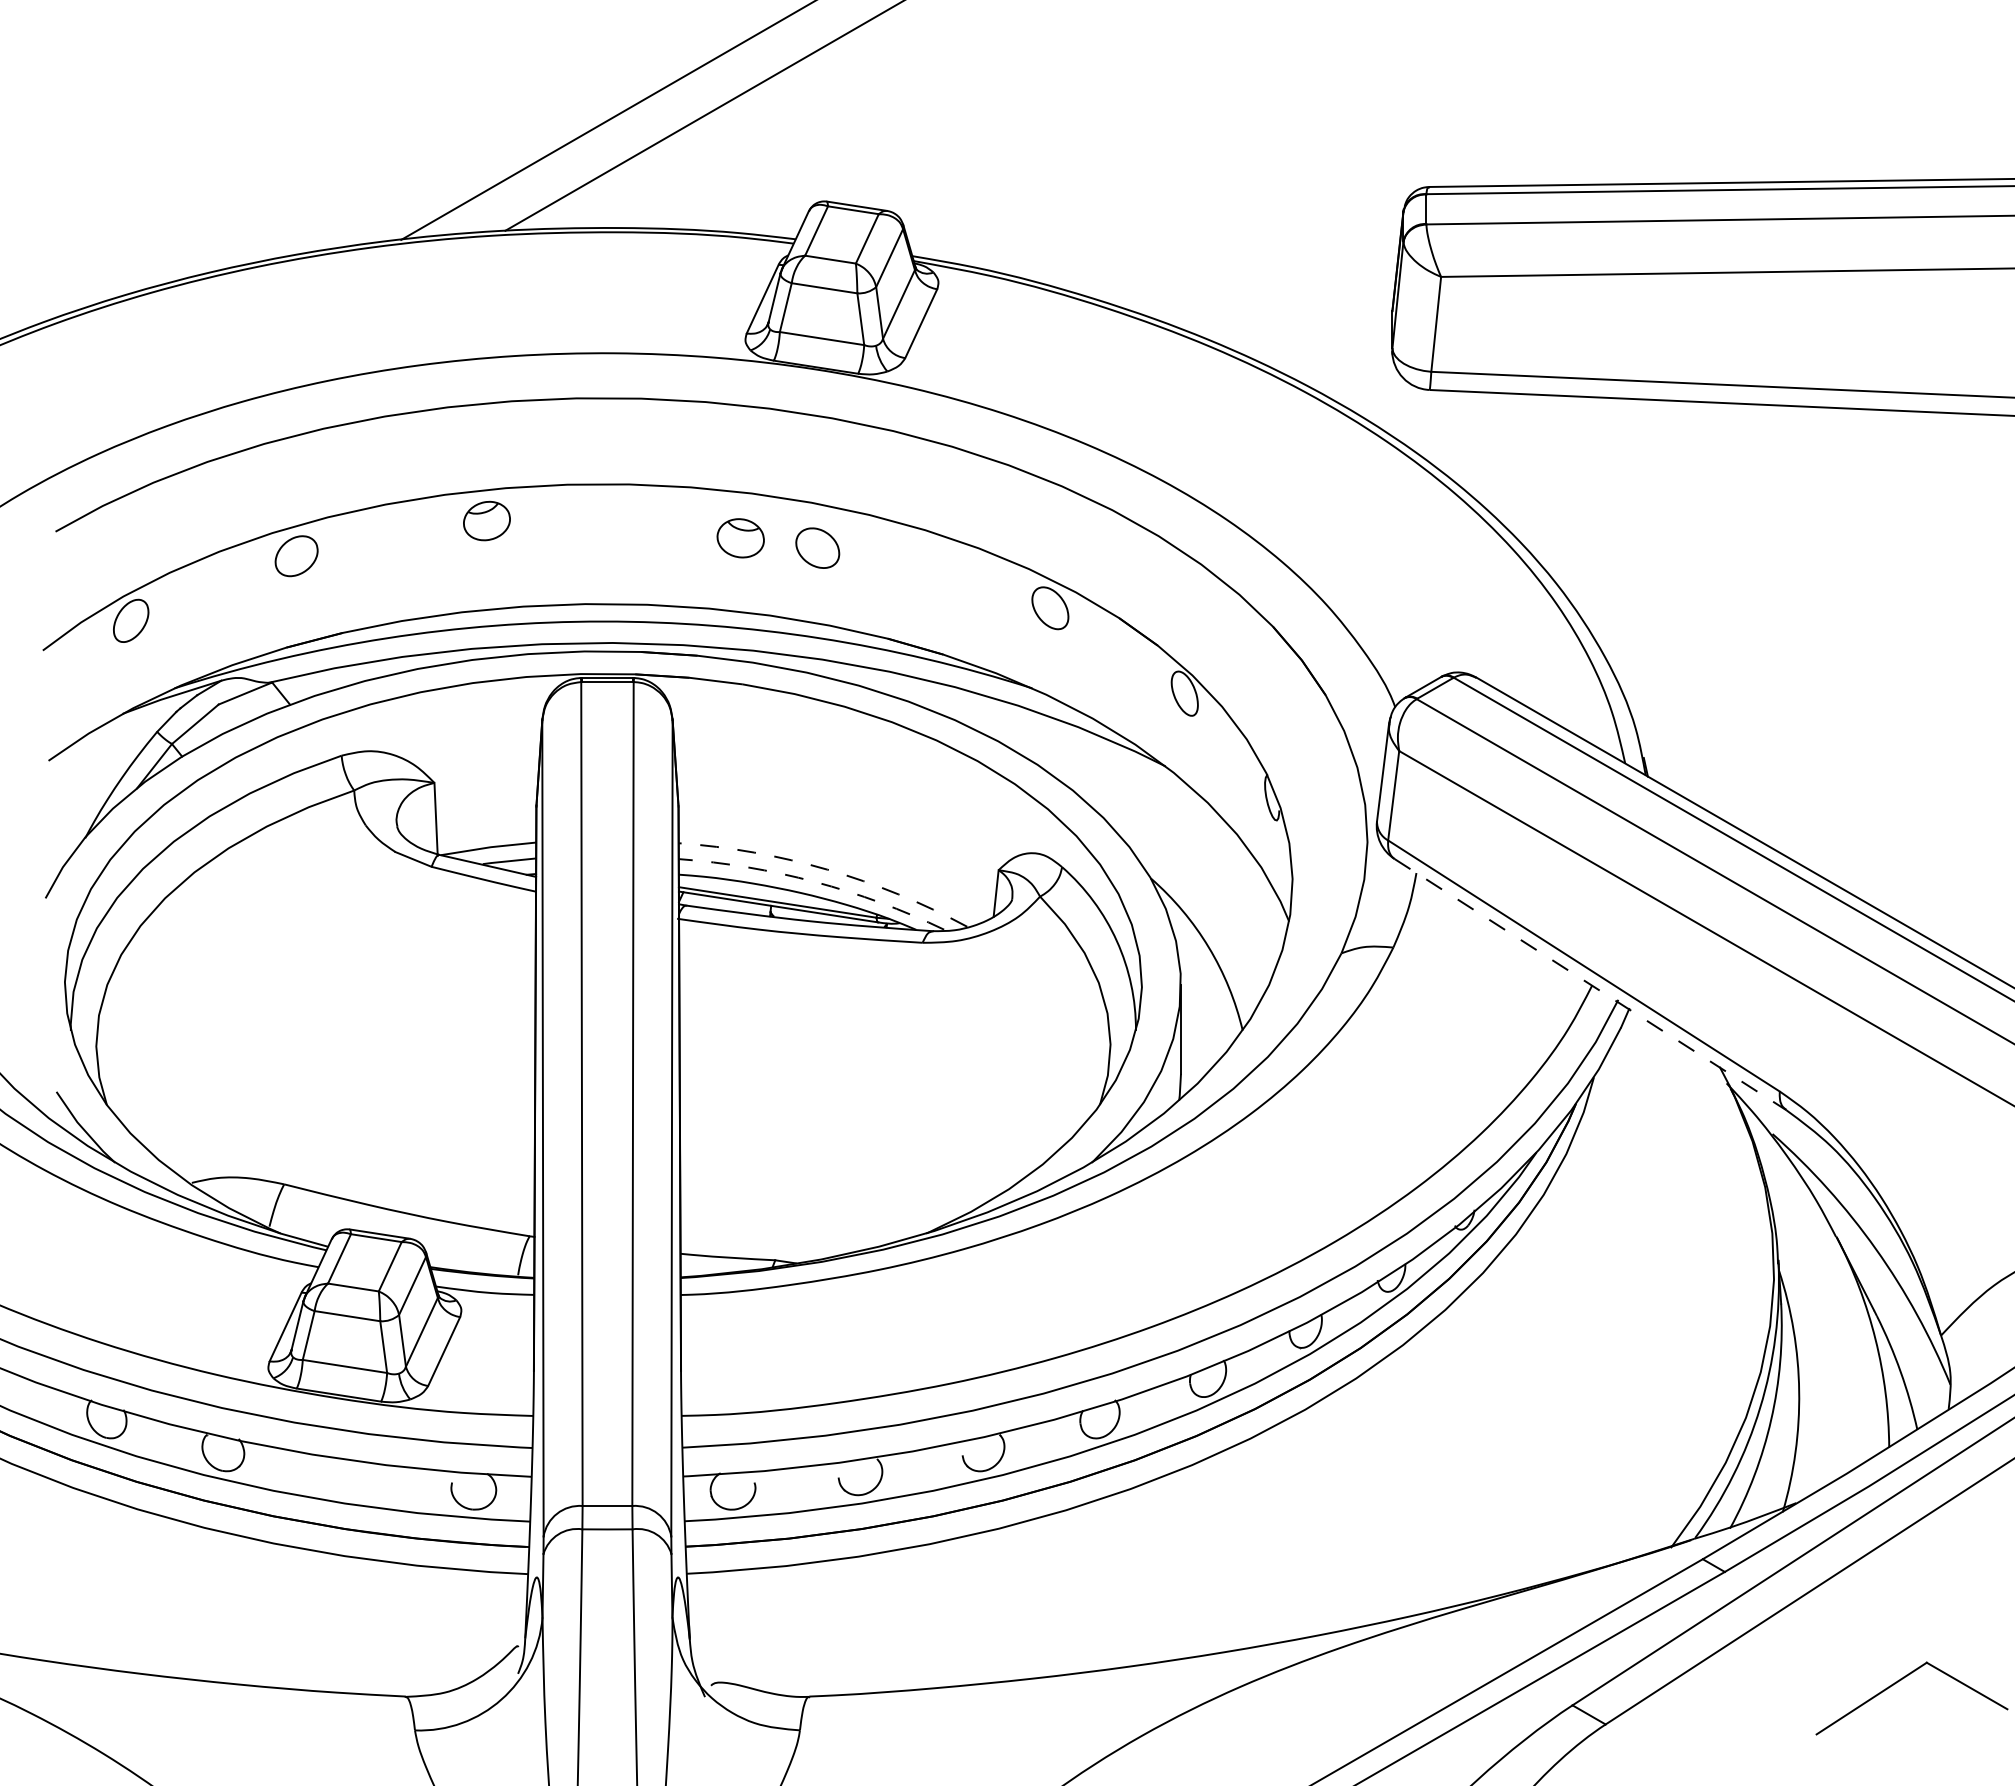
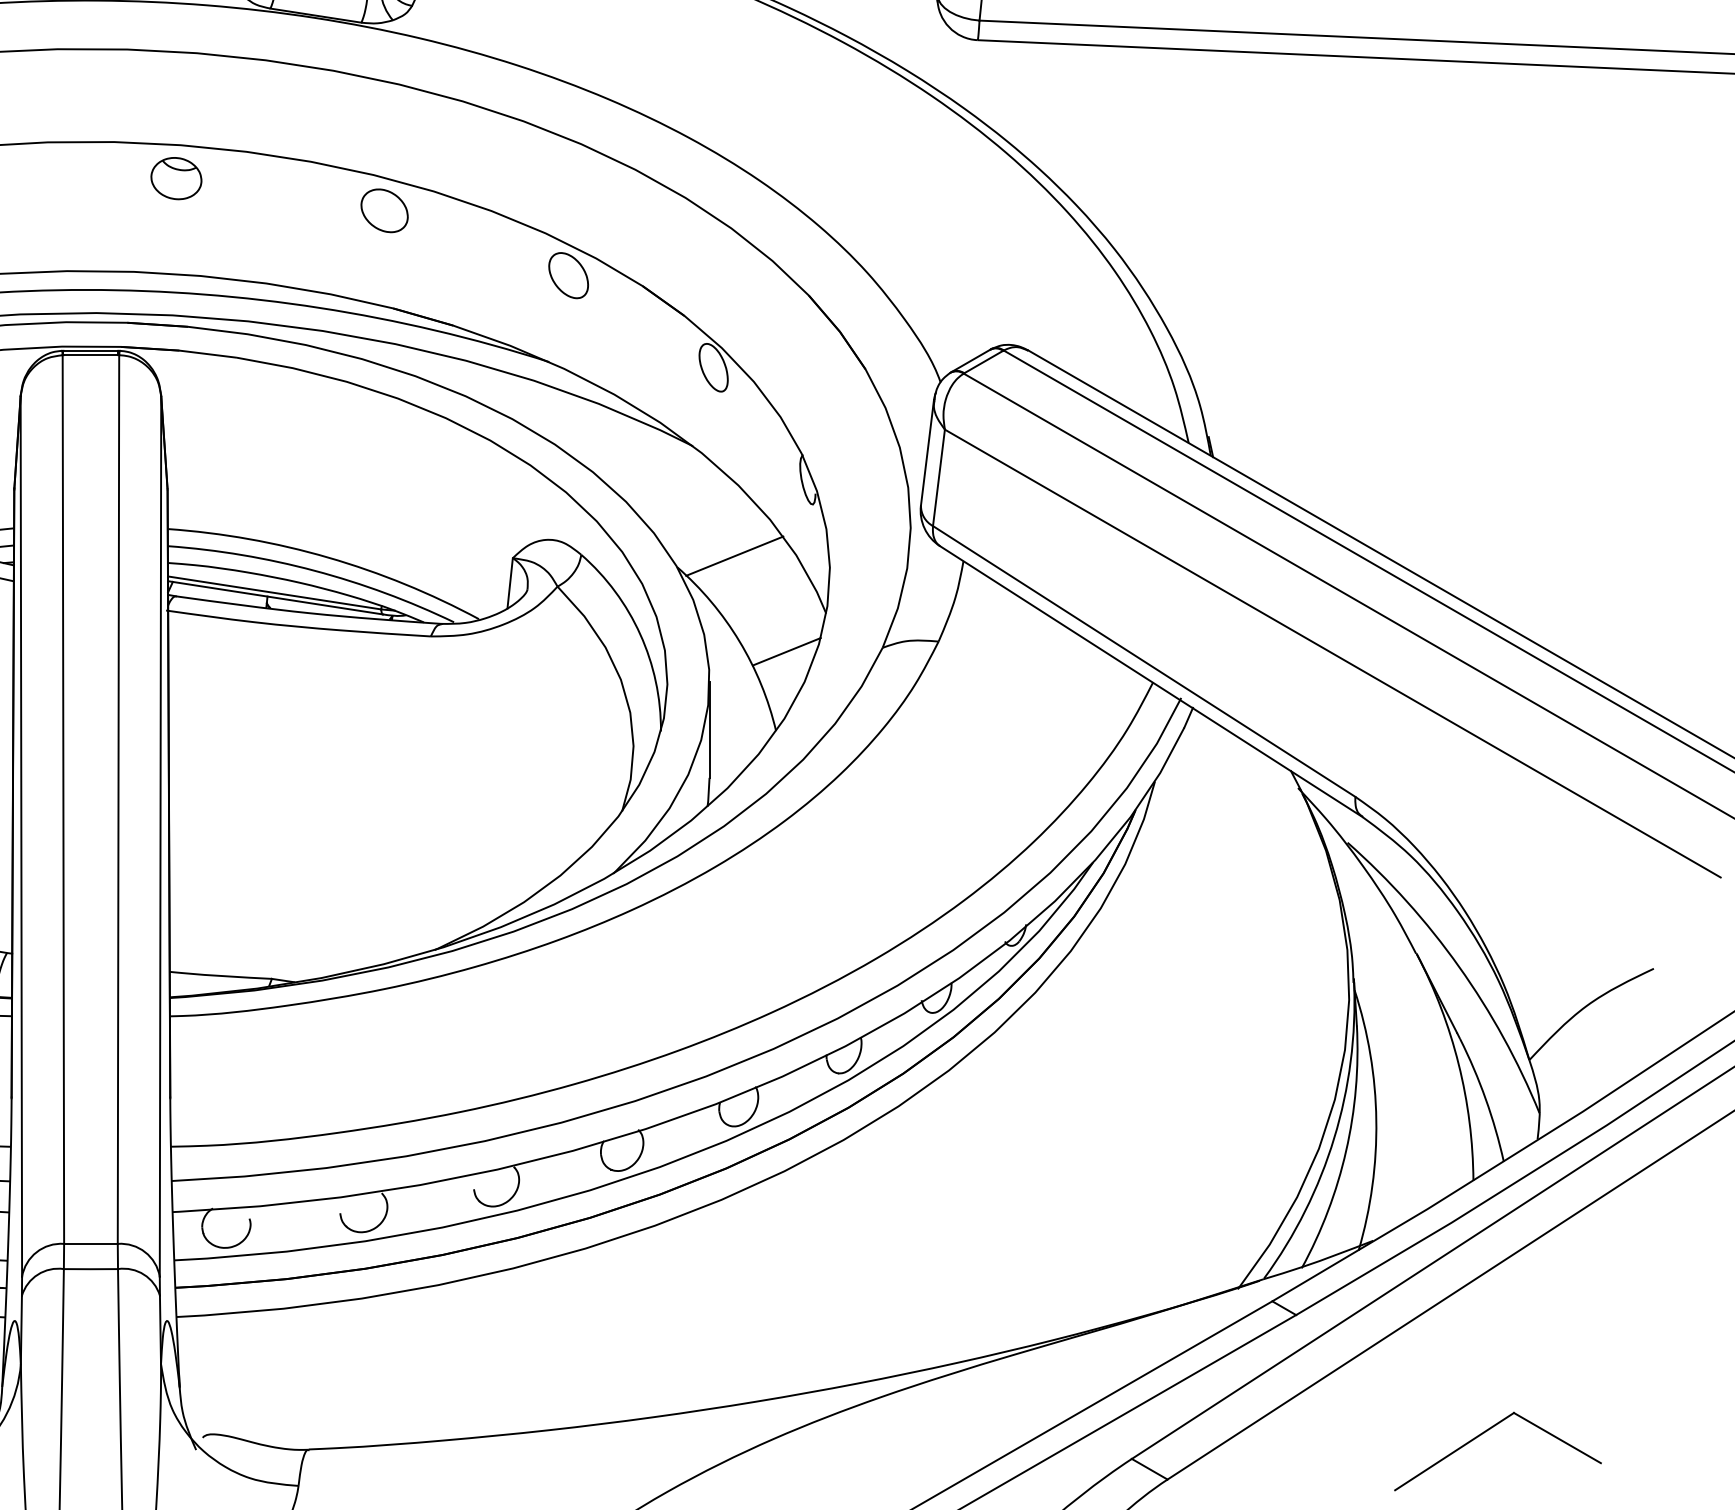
part: (740, 538) -> (176, 178), moved
part: (817, 547) -> (384, 210), moved
line: (1204, 868) -> (734, 556), added
arc: (827, 869) -> (328, 557), dashed -> solid
arc: (814, 881) -> (314, 570), dashed -> solid
line: (1252, 956) -> (786, 651), added
line: (1590, 984) -> (1151, 681), dashed -> solid

